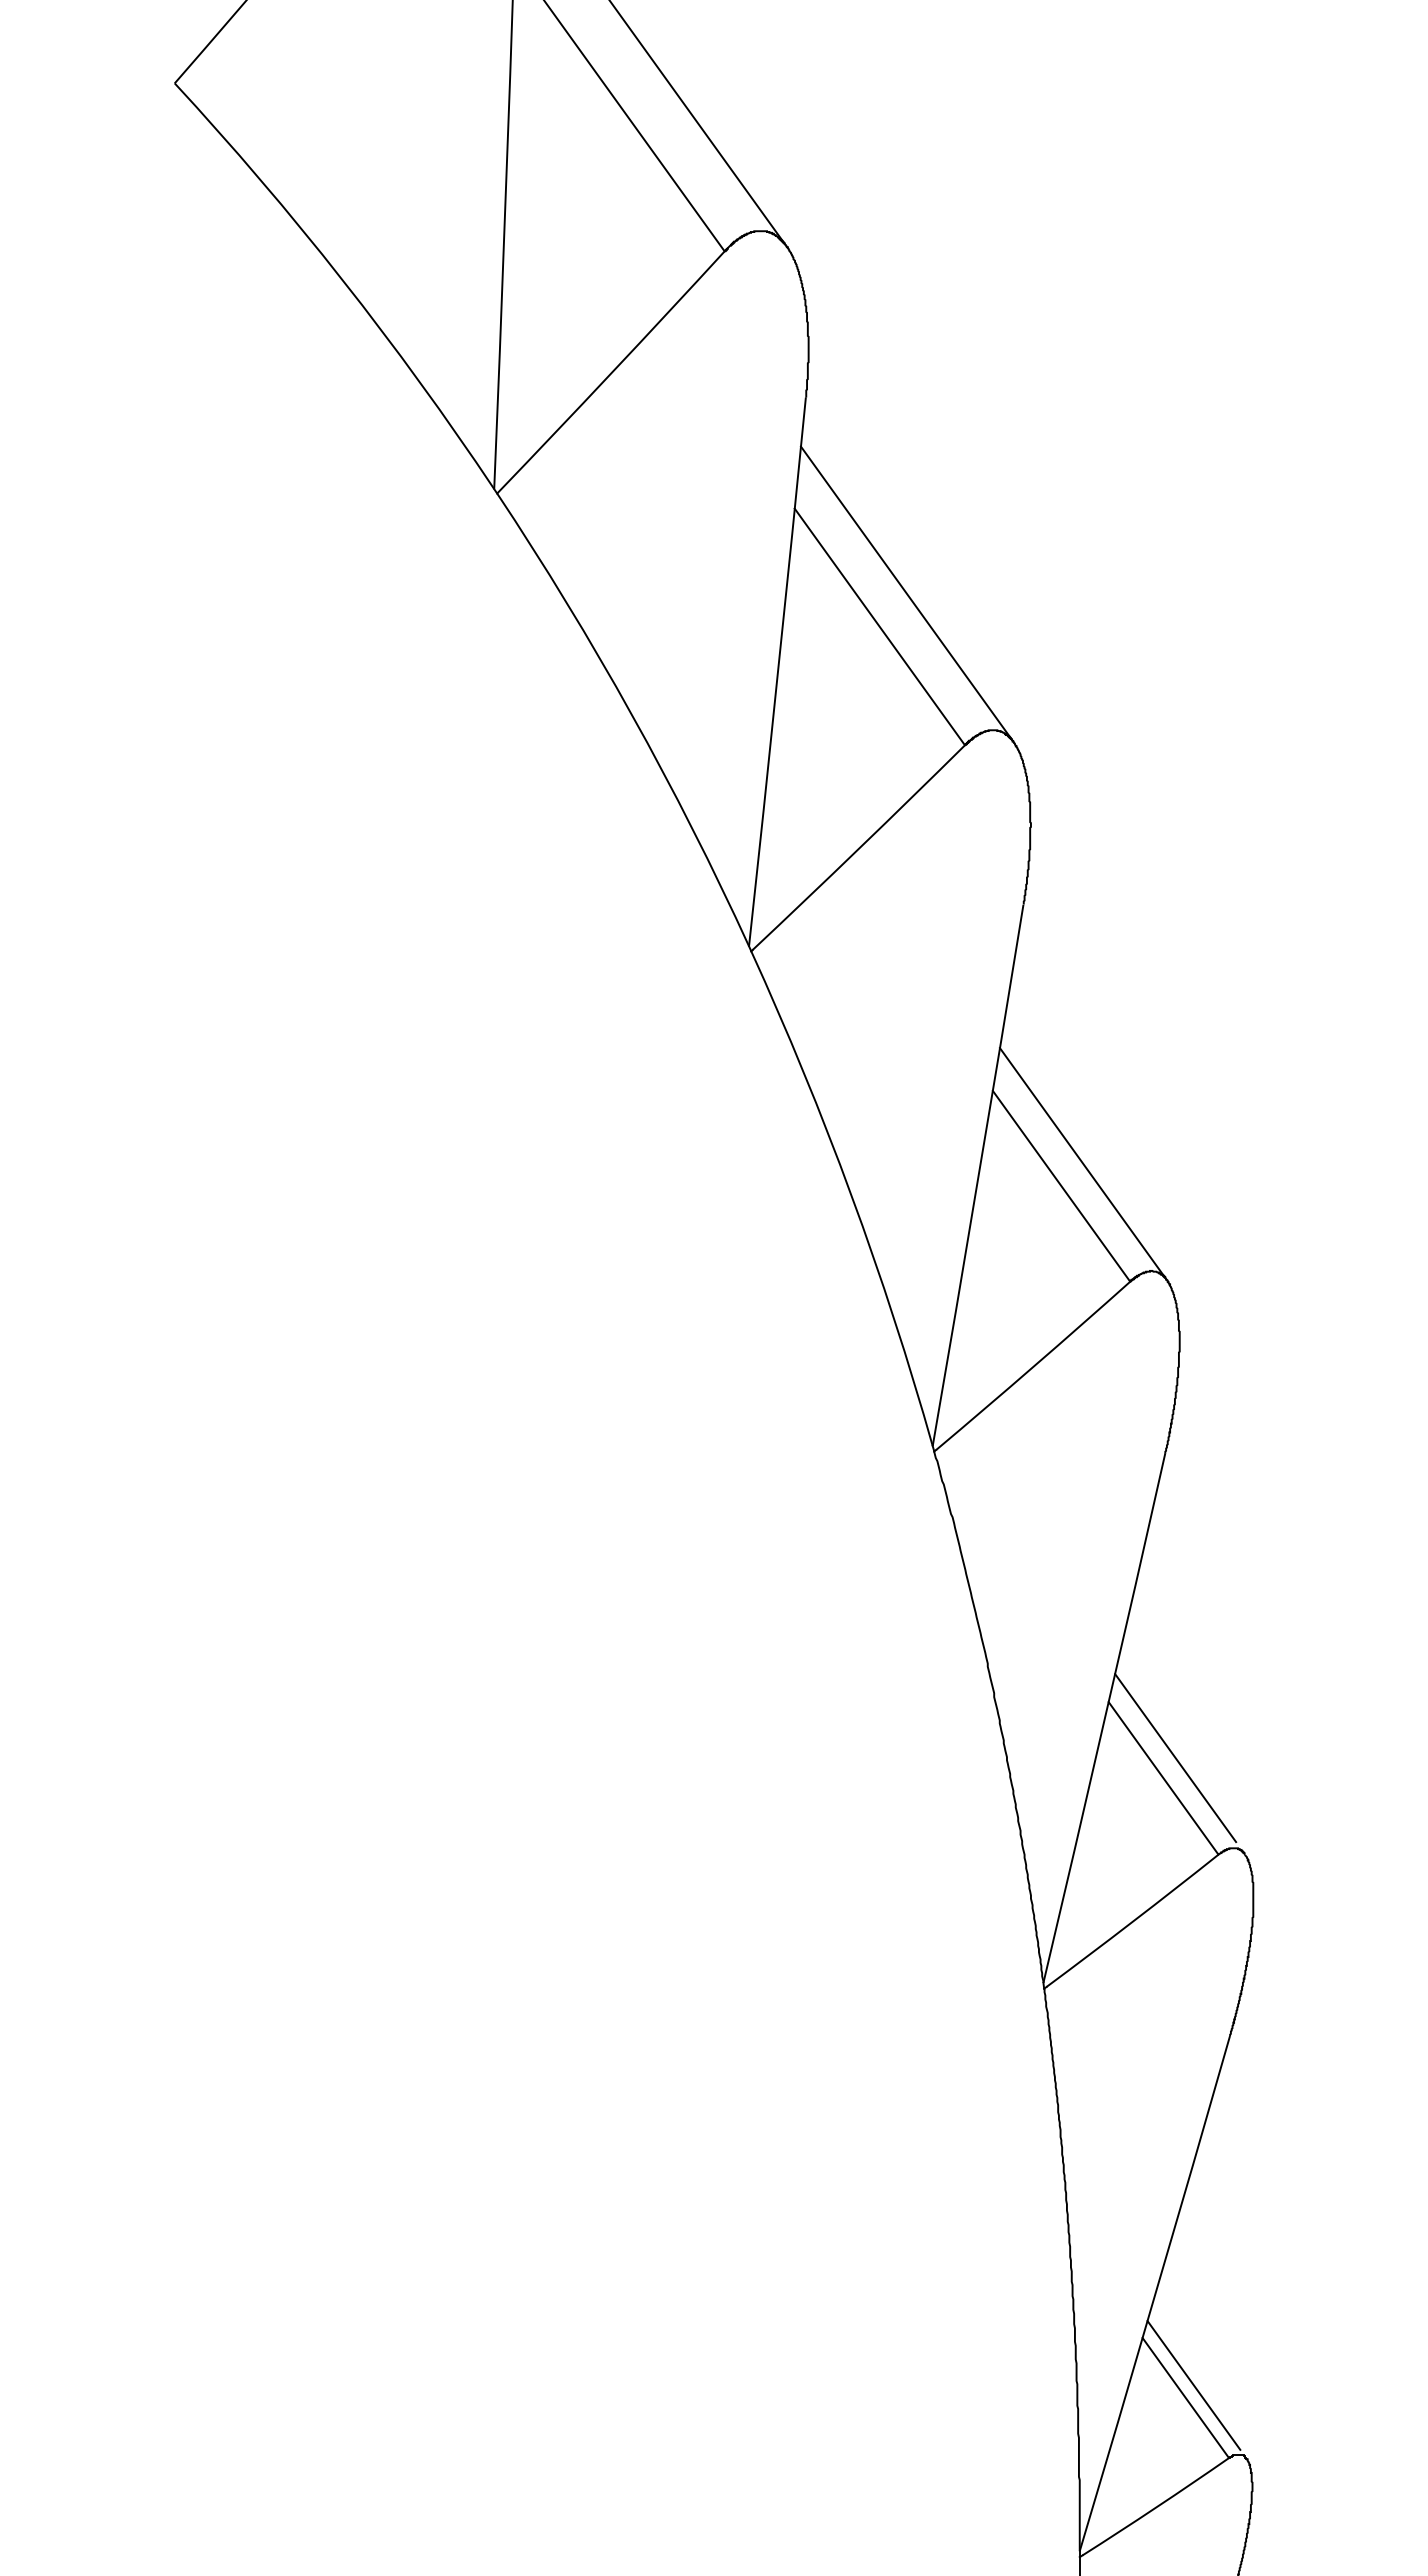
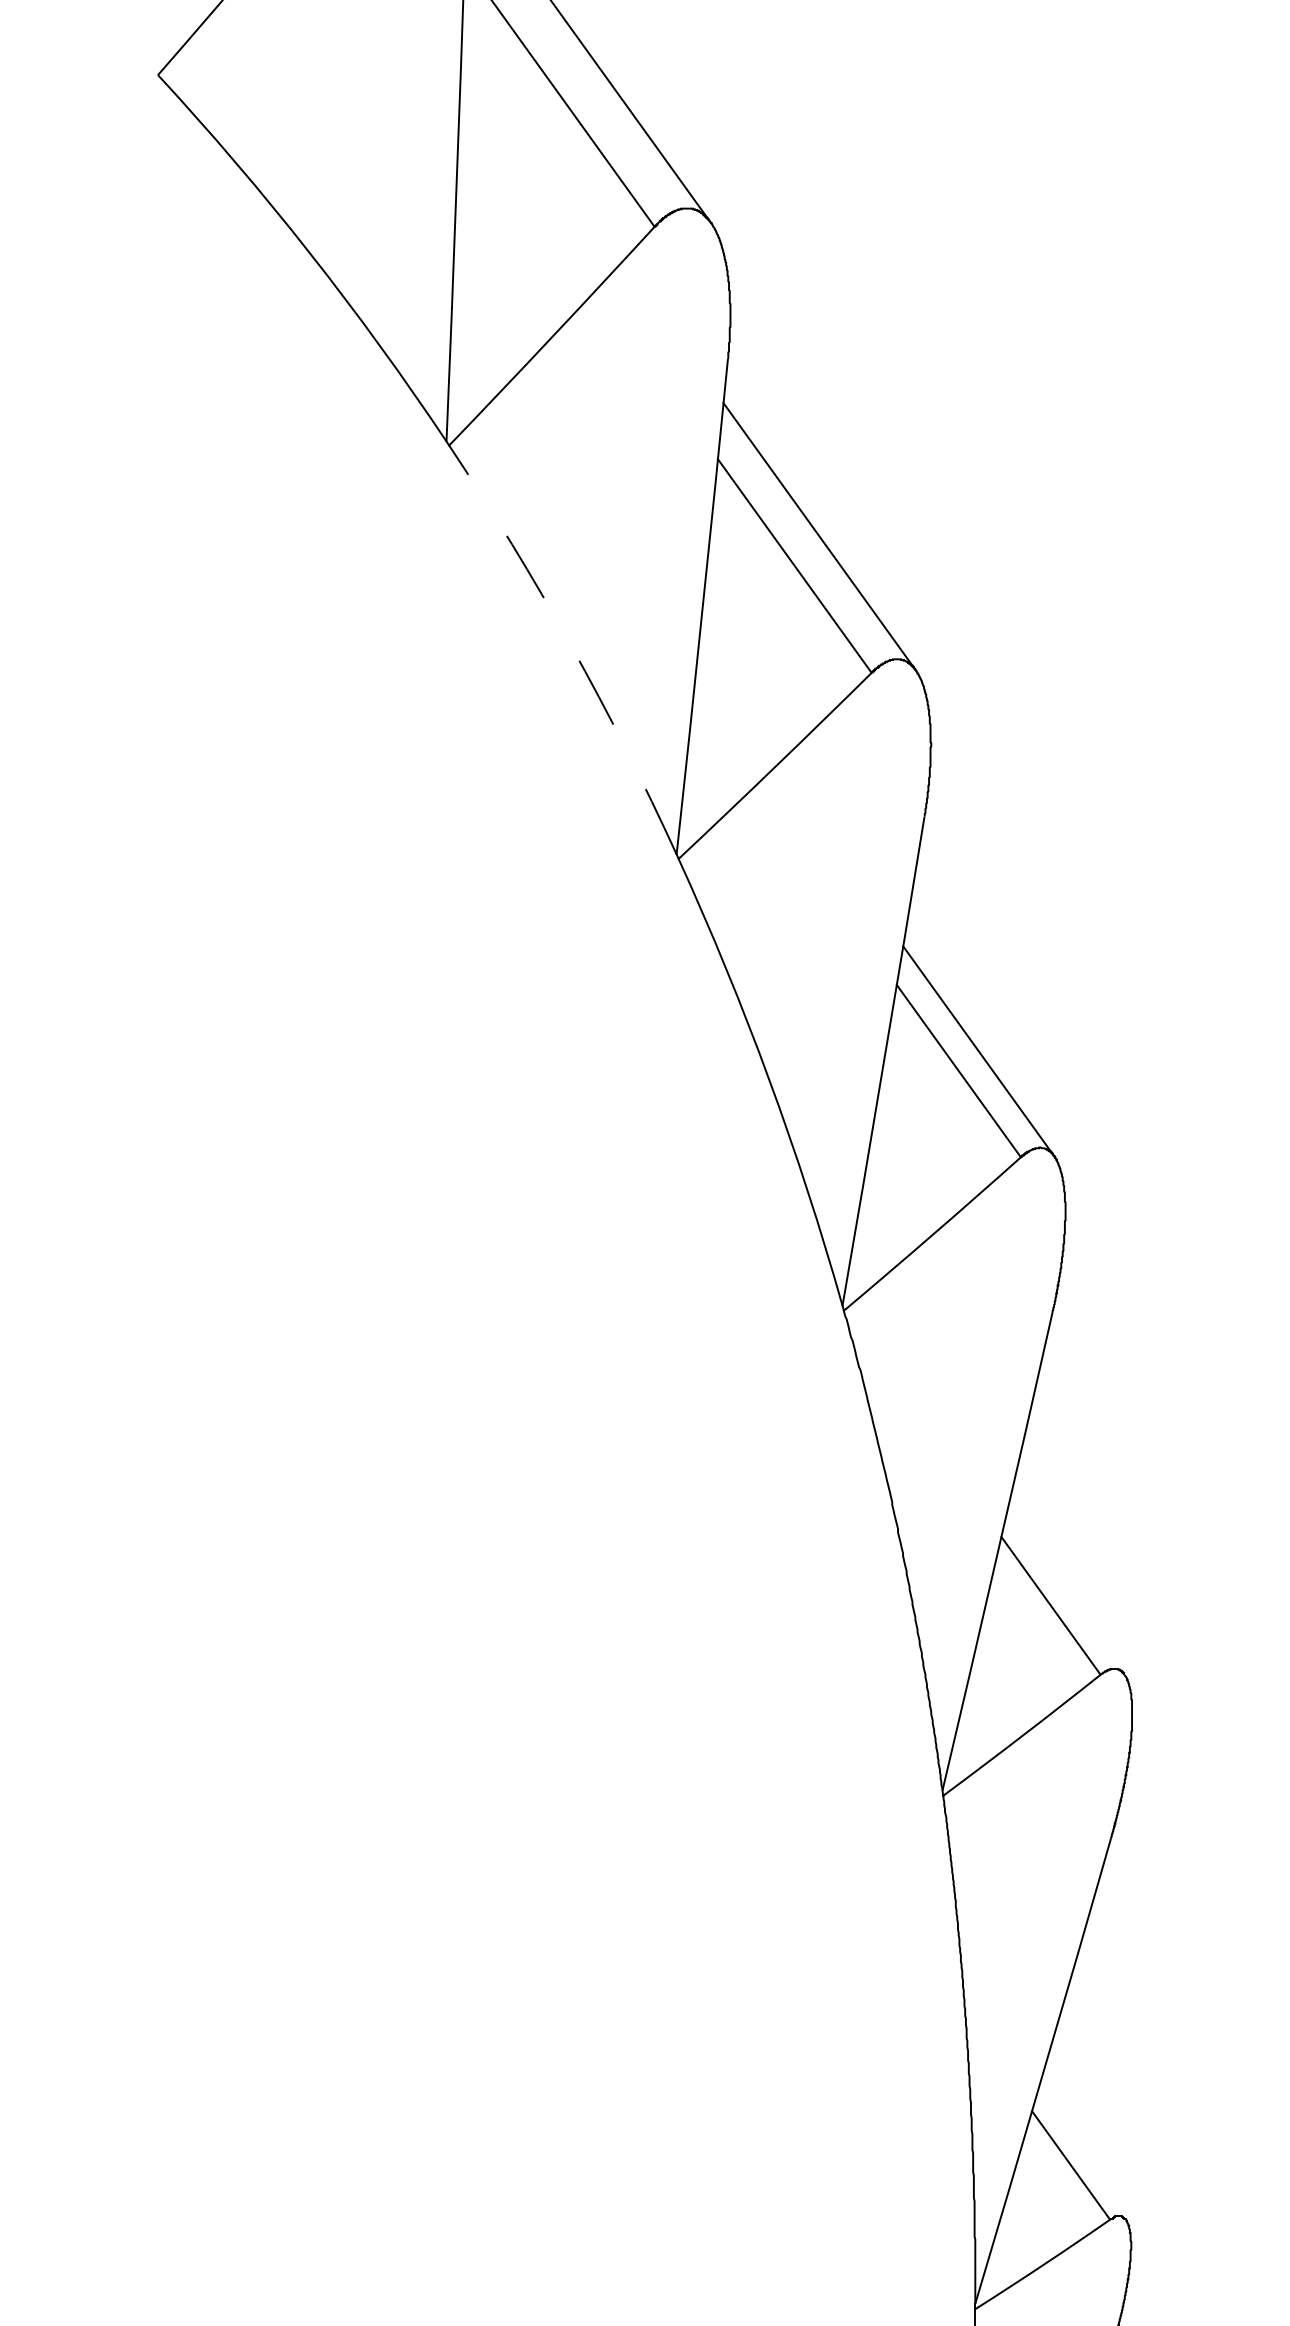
arc: (632, 715) -> (571, 645), solid -> dashed
line: (1175, 1758) -> (1061, 1587), removed
line: (1193, 2385) -> (1078, 2154), removed

